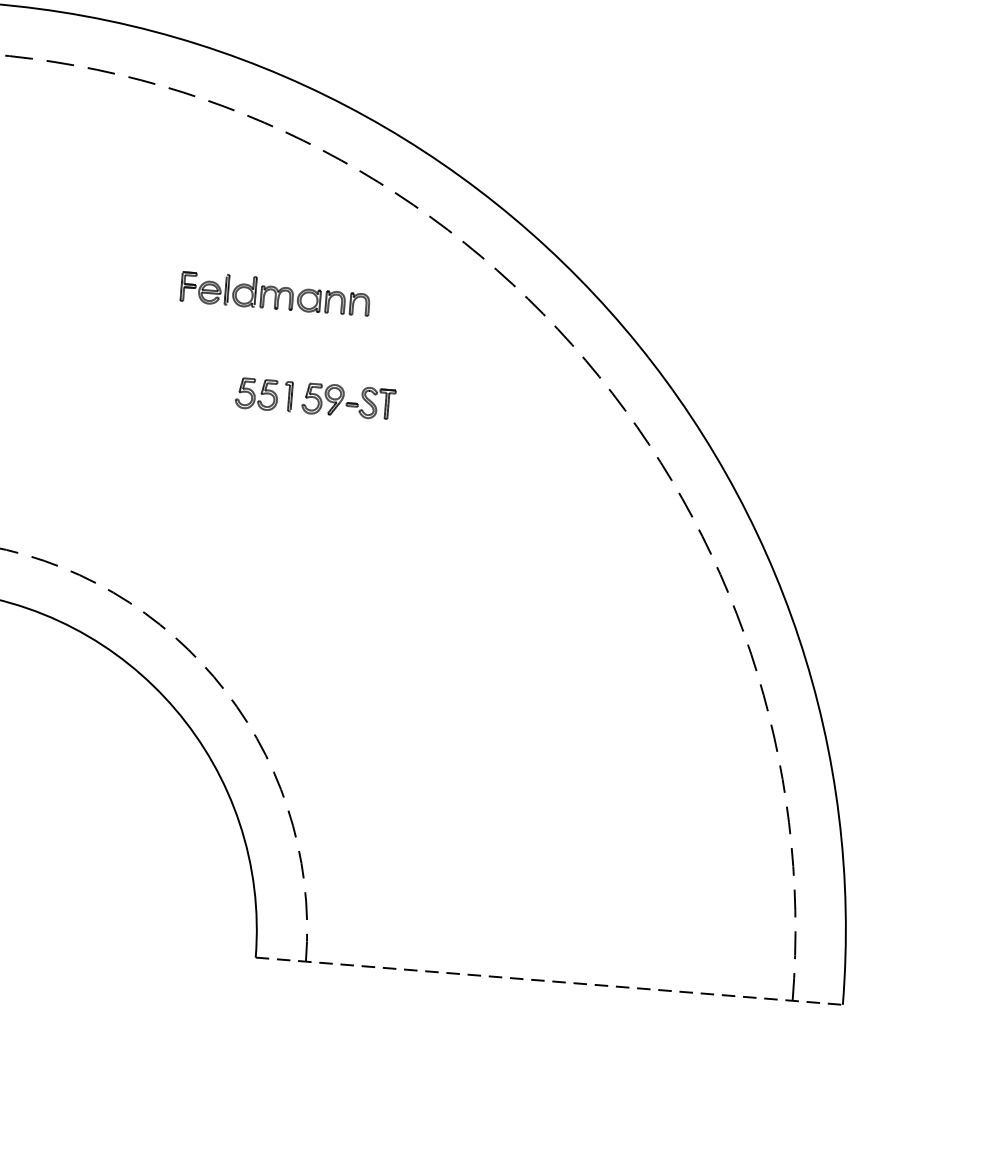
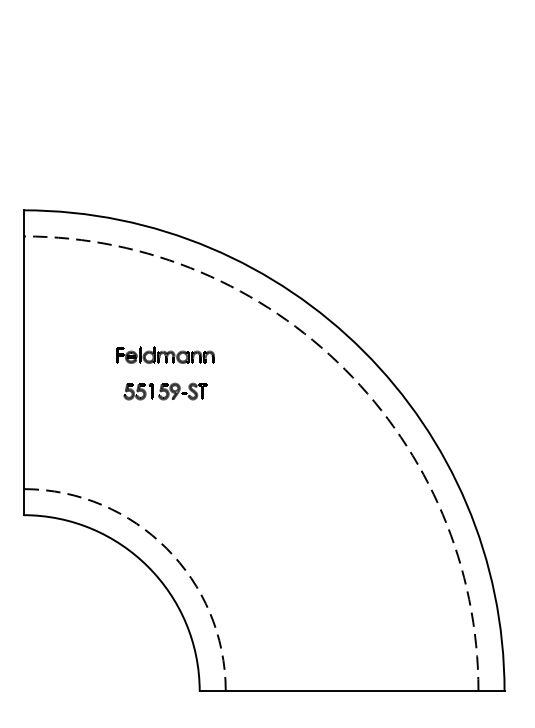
part: (275, 292) -> (165, 354), moved
part: (315, 398) -> (165, 391), moved
line: (549, 981) -> (352, 691), dashed -> solid

